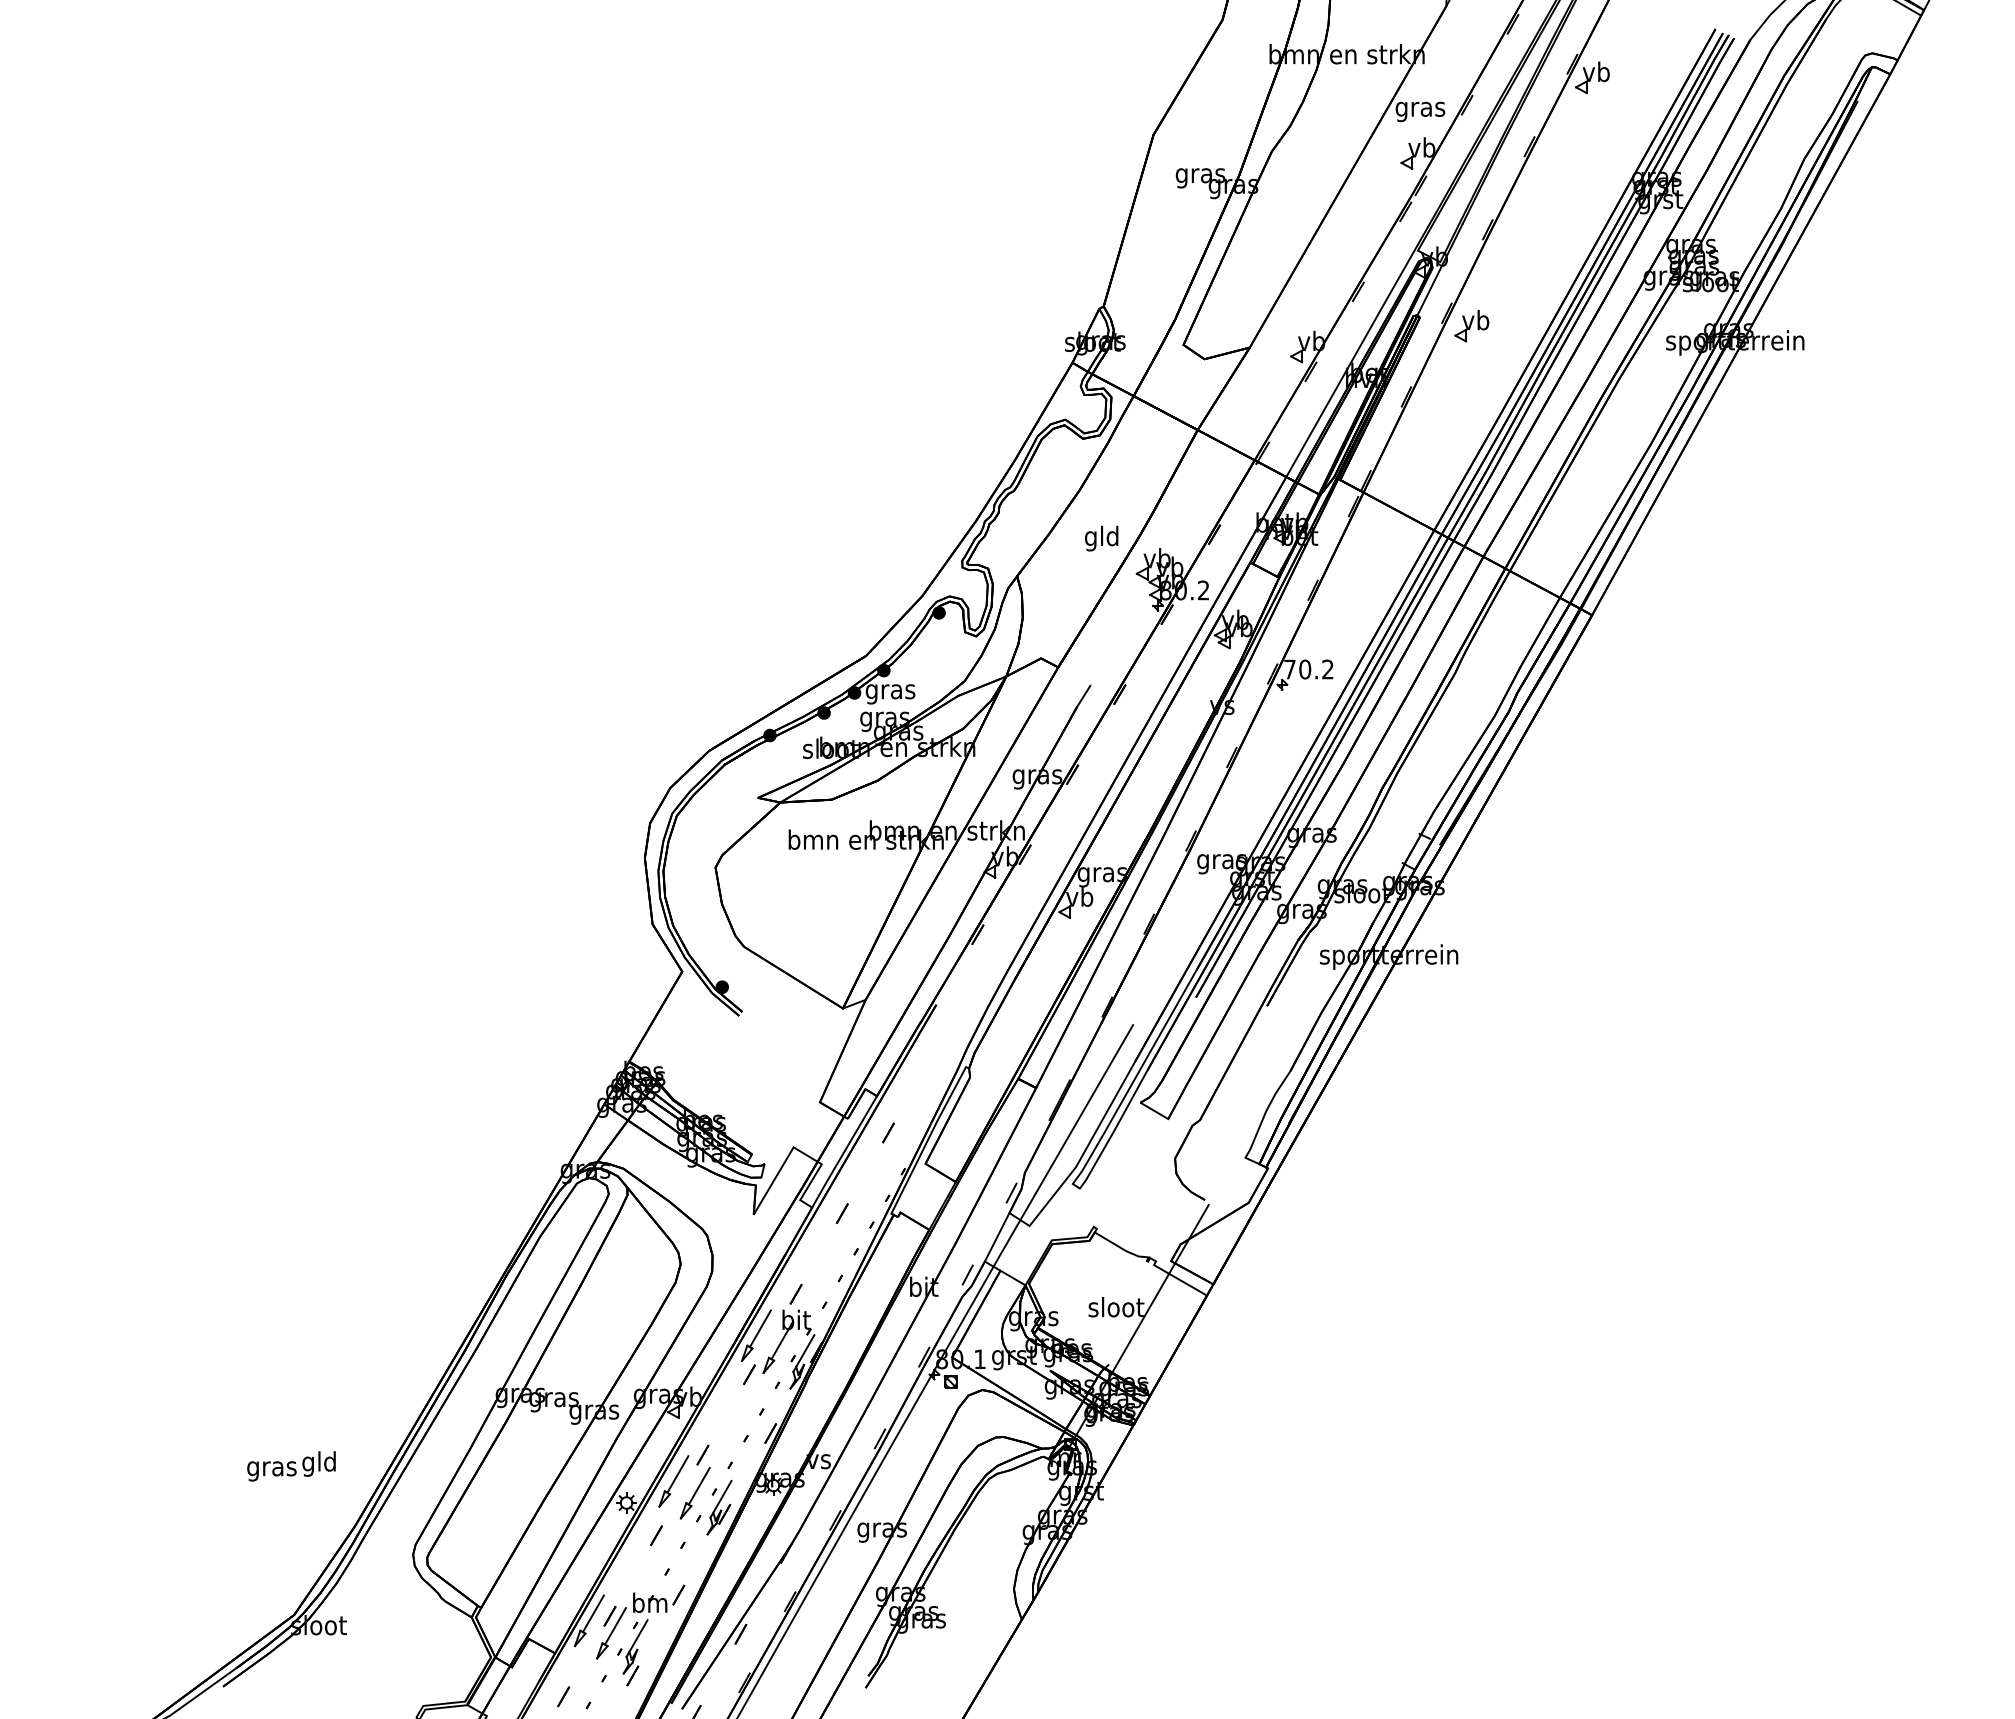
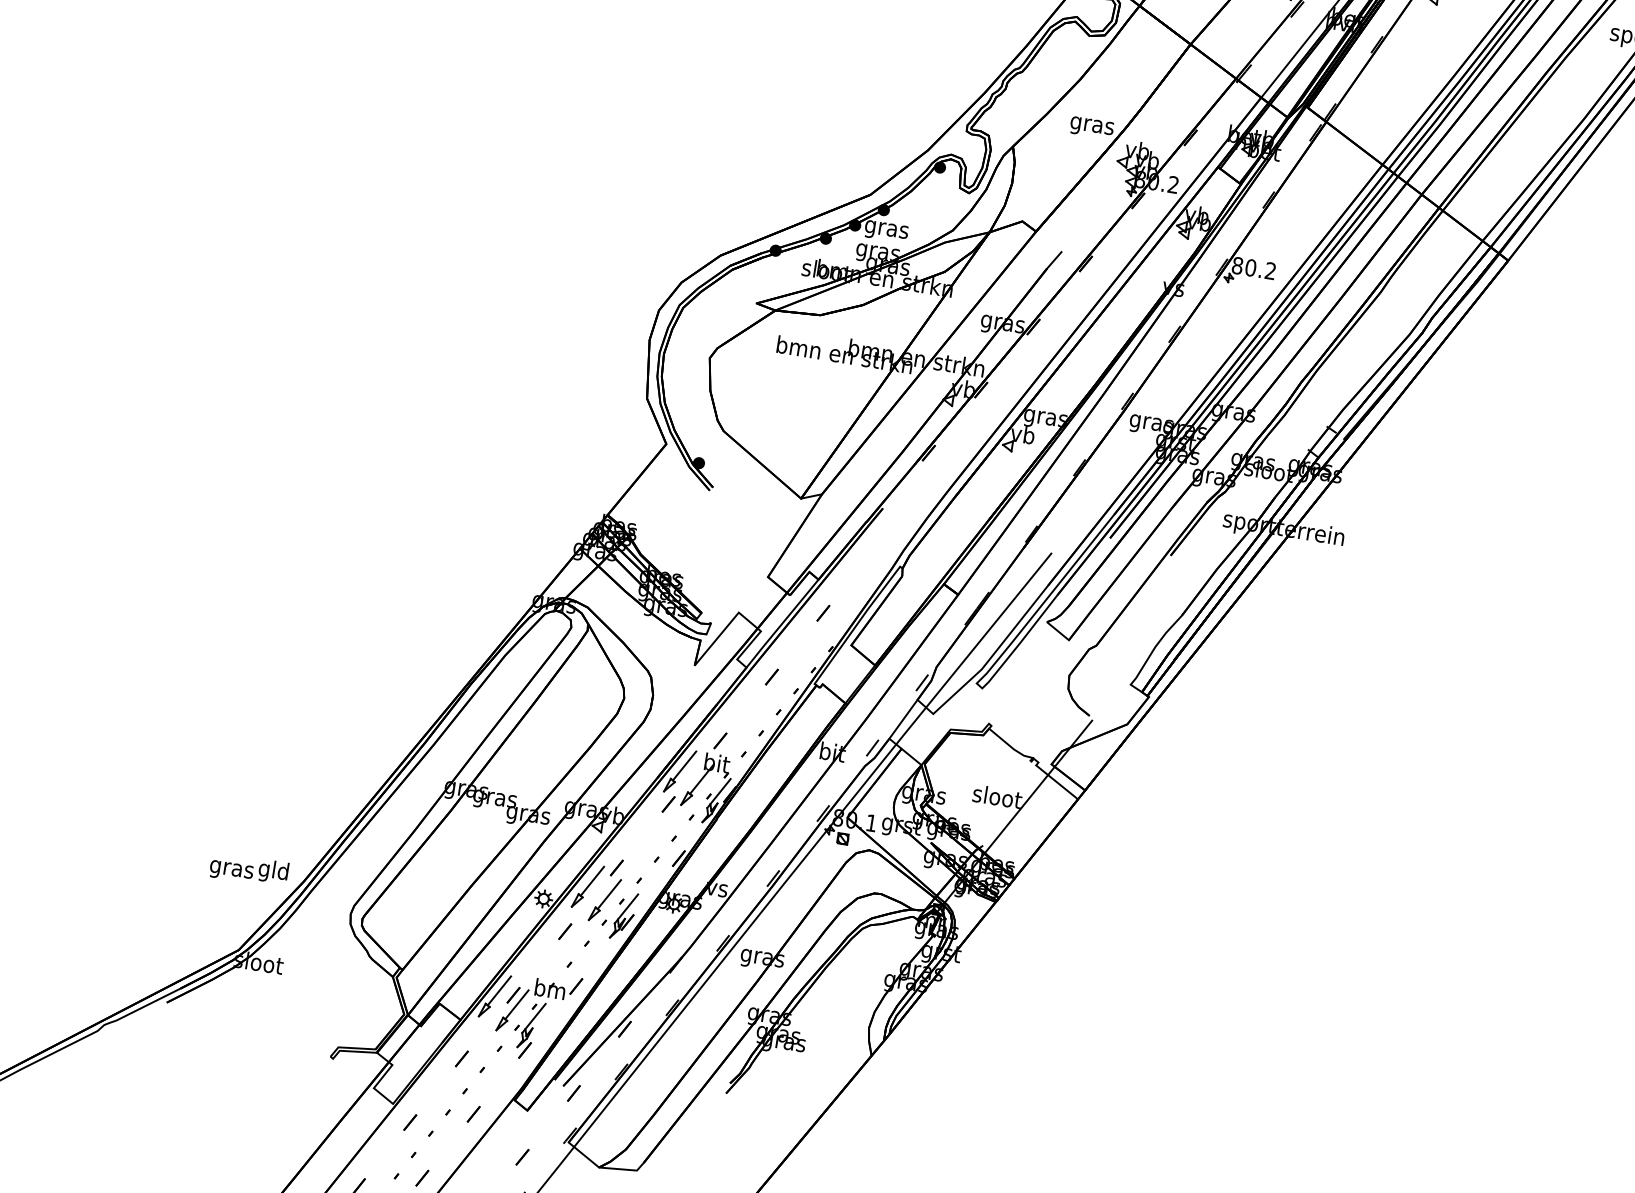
text: (1101, 538) -> (1091, 125), gld -> gras
text: (1289, 669) -> (1237, 265), 70.2 -> 80.2
text: (291, 1466) -> (249, 870), moved

